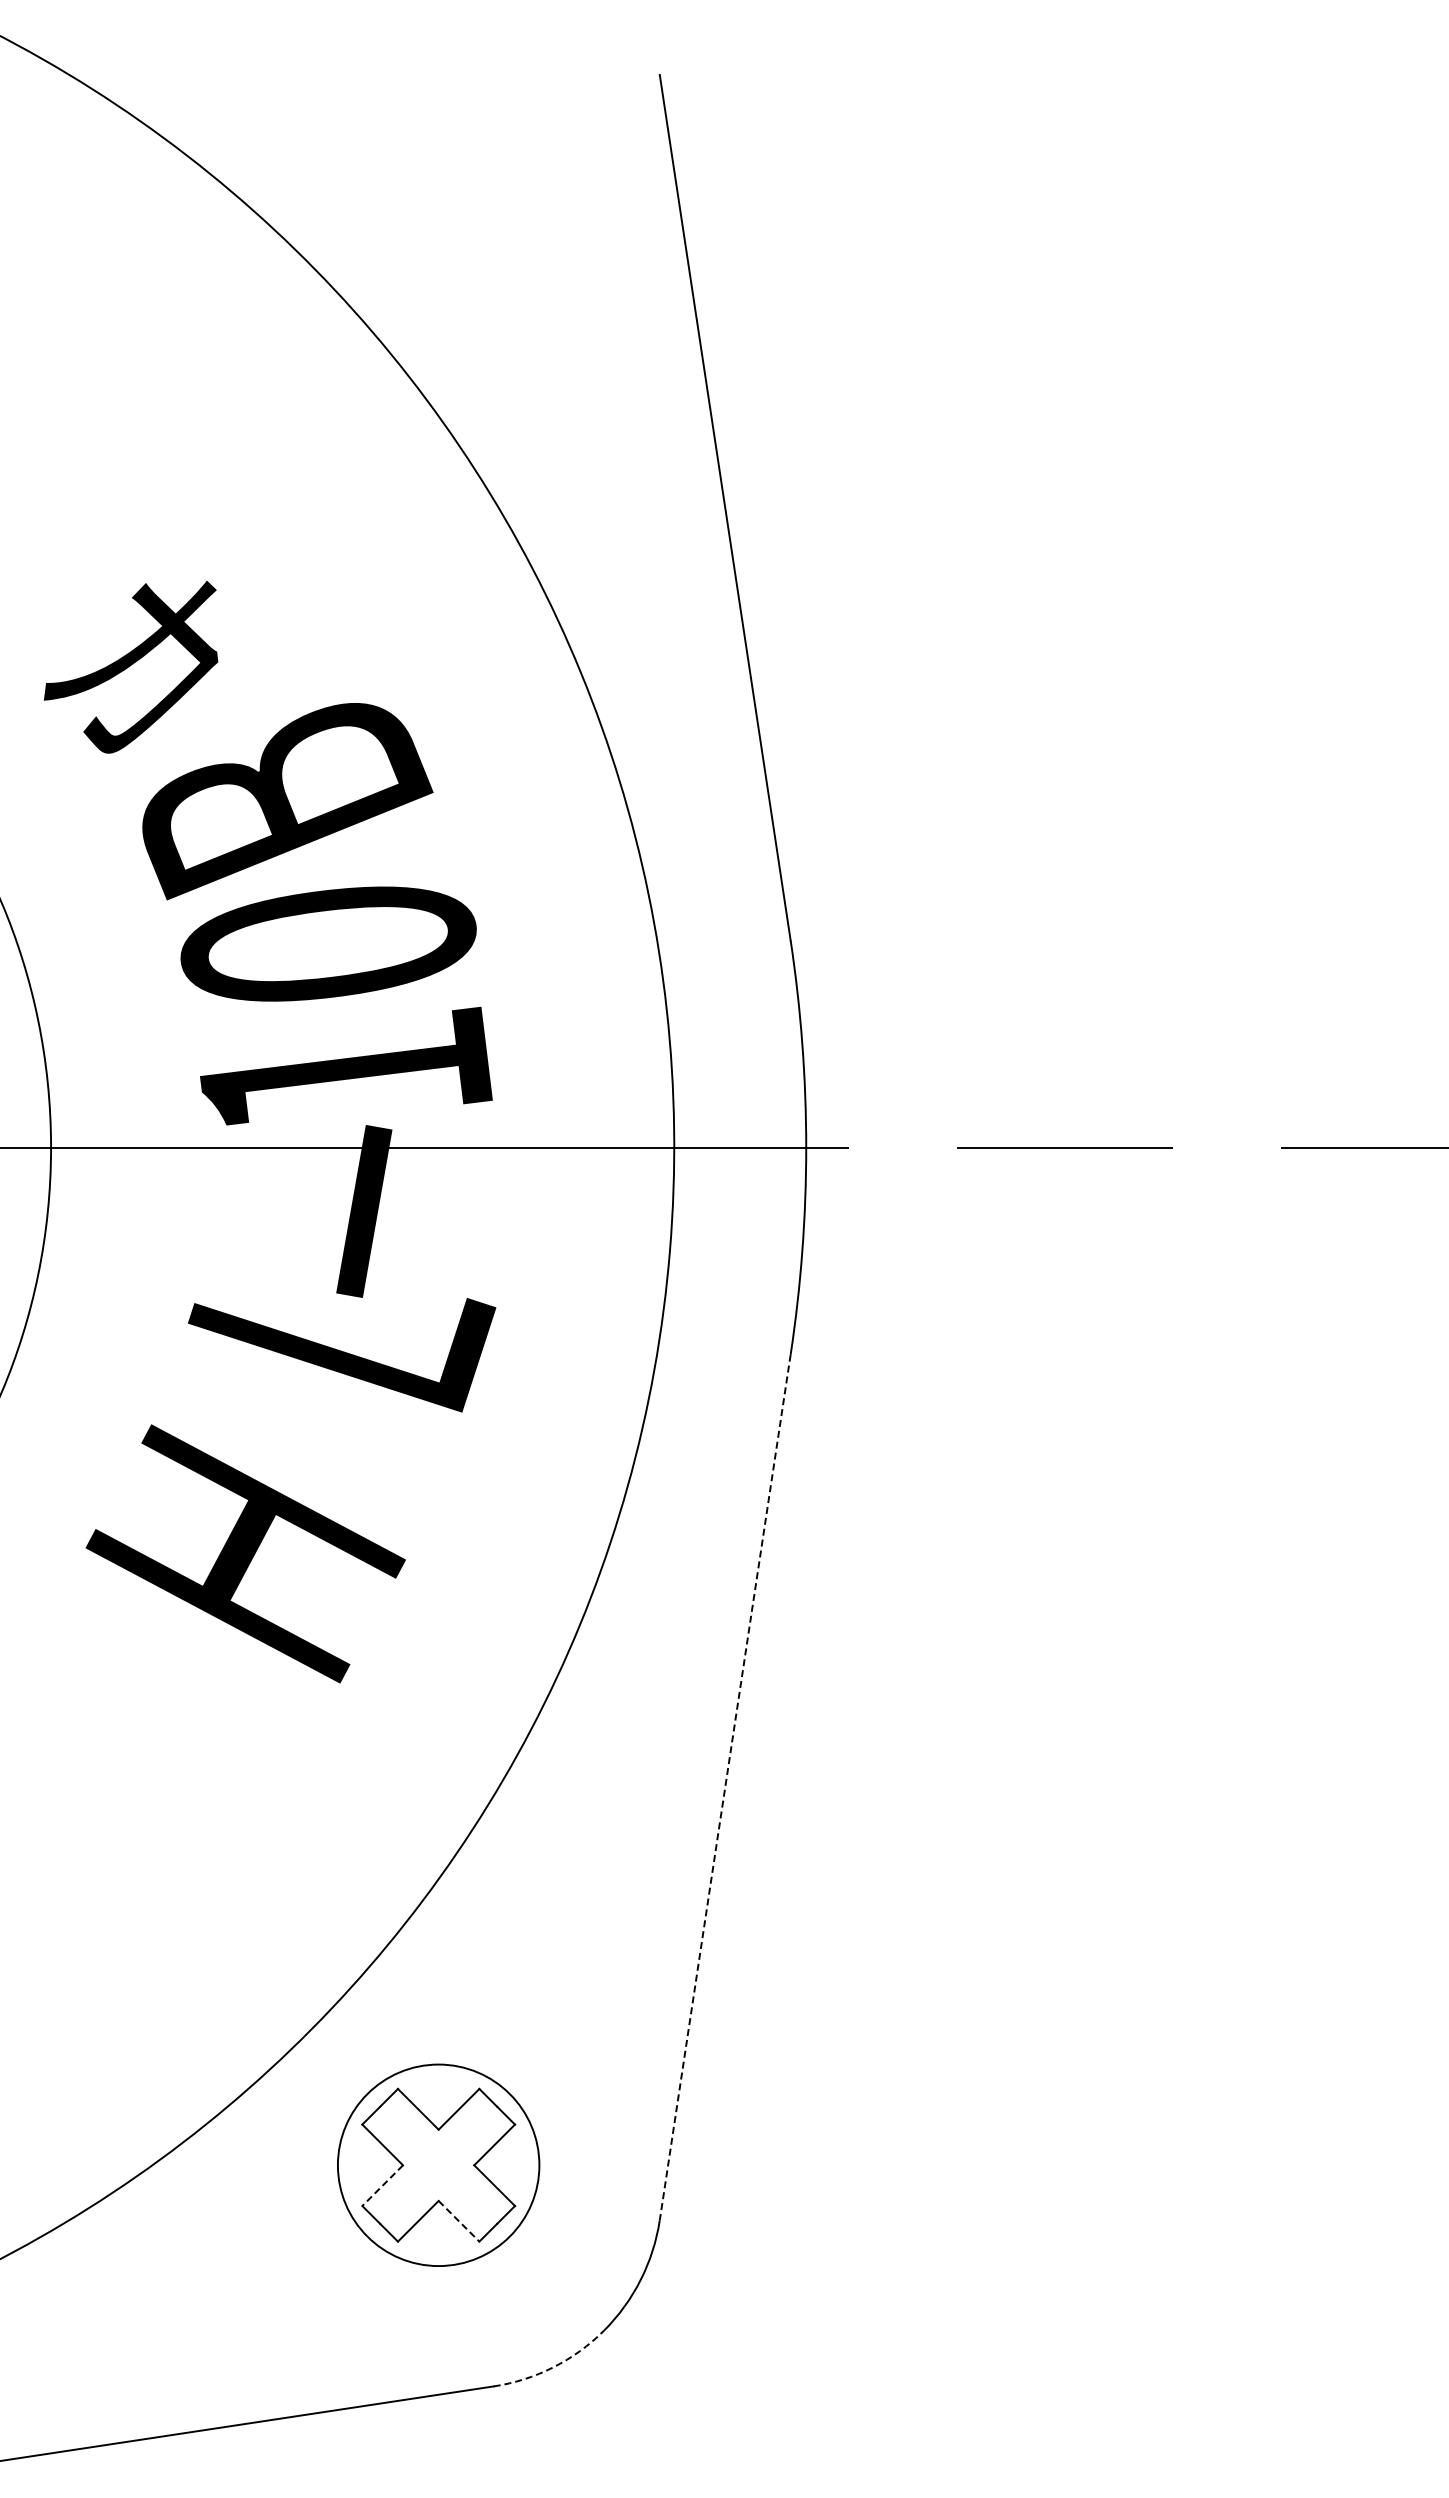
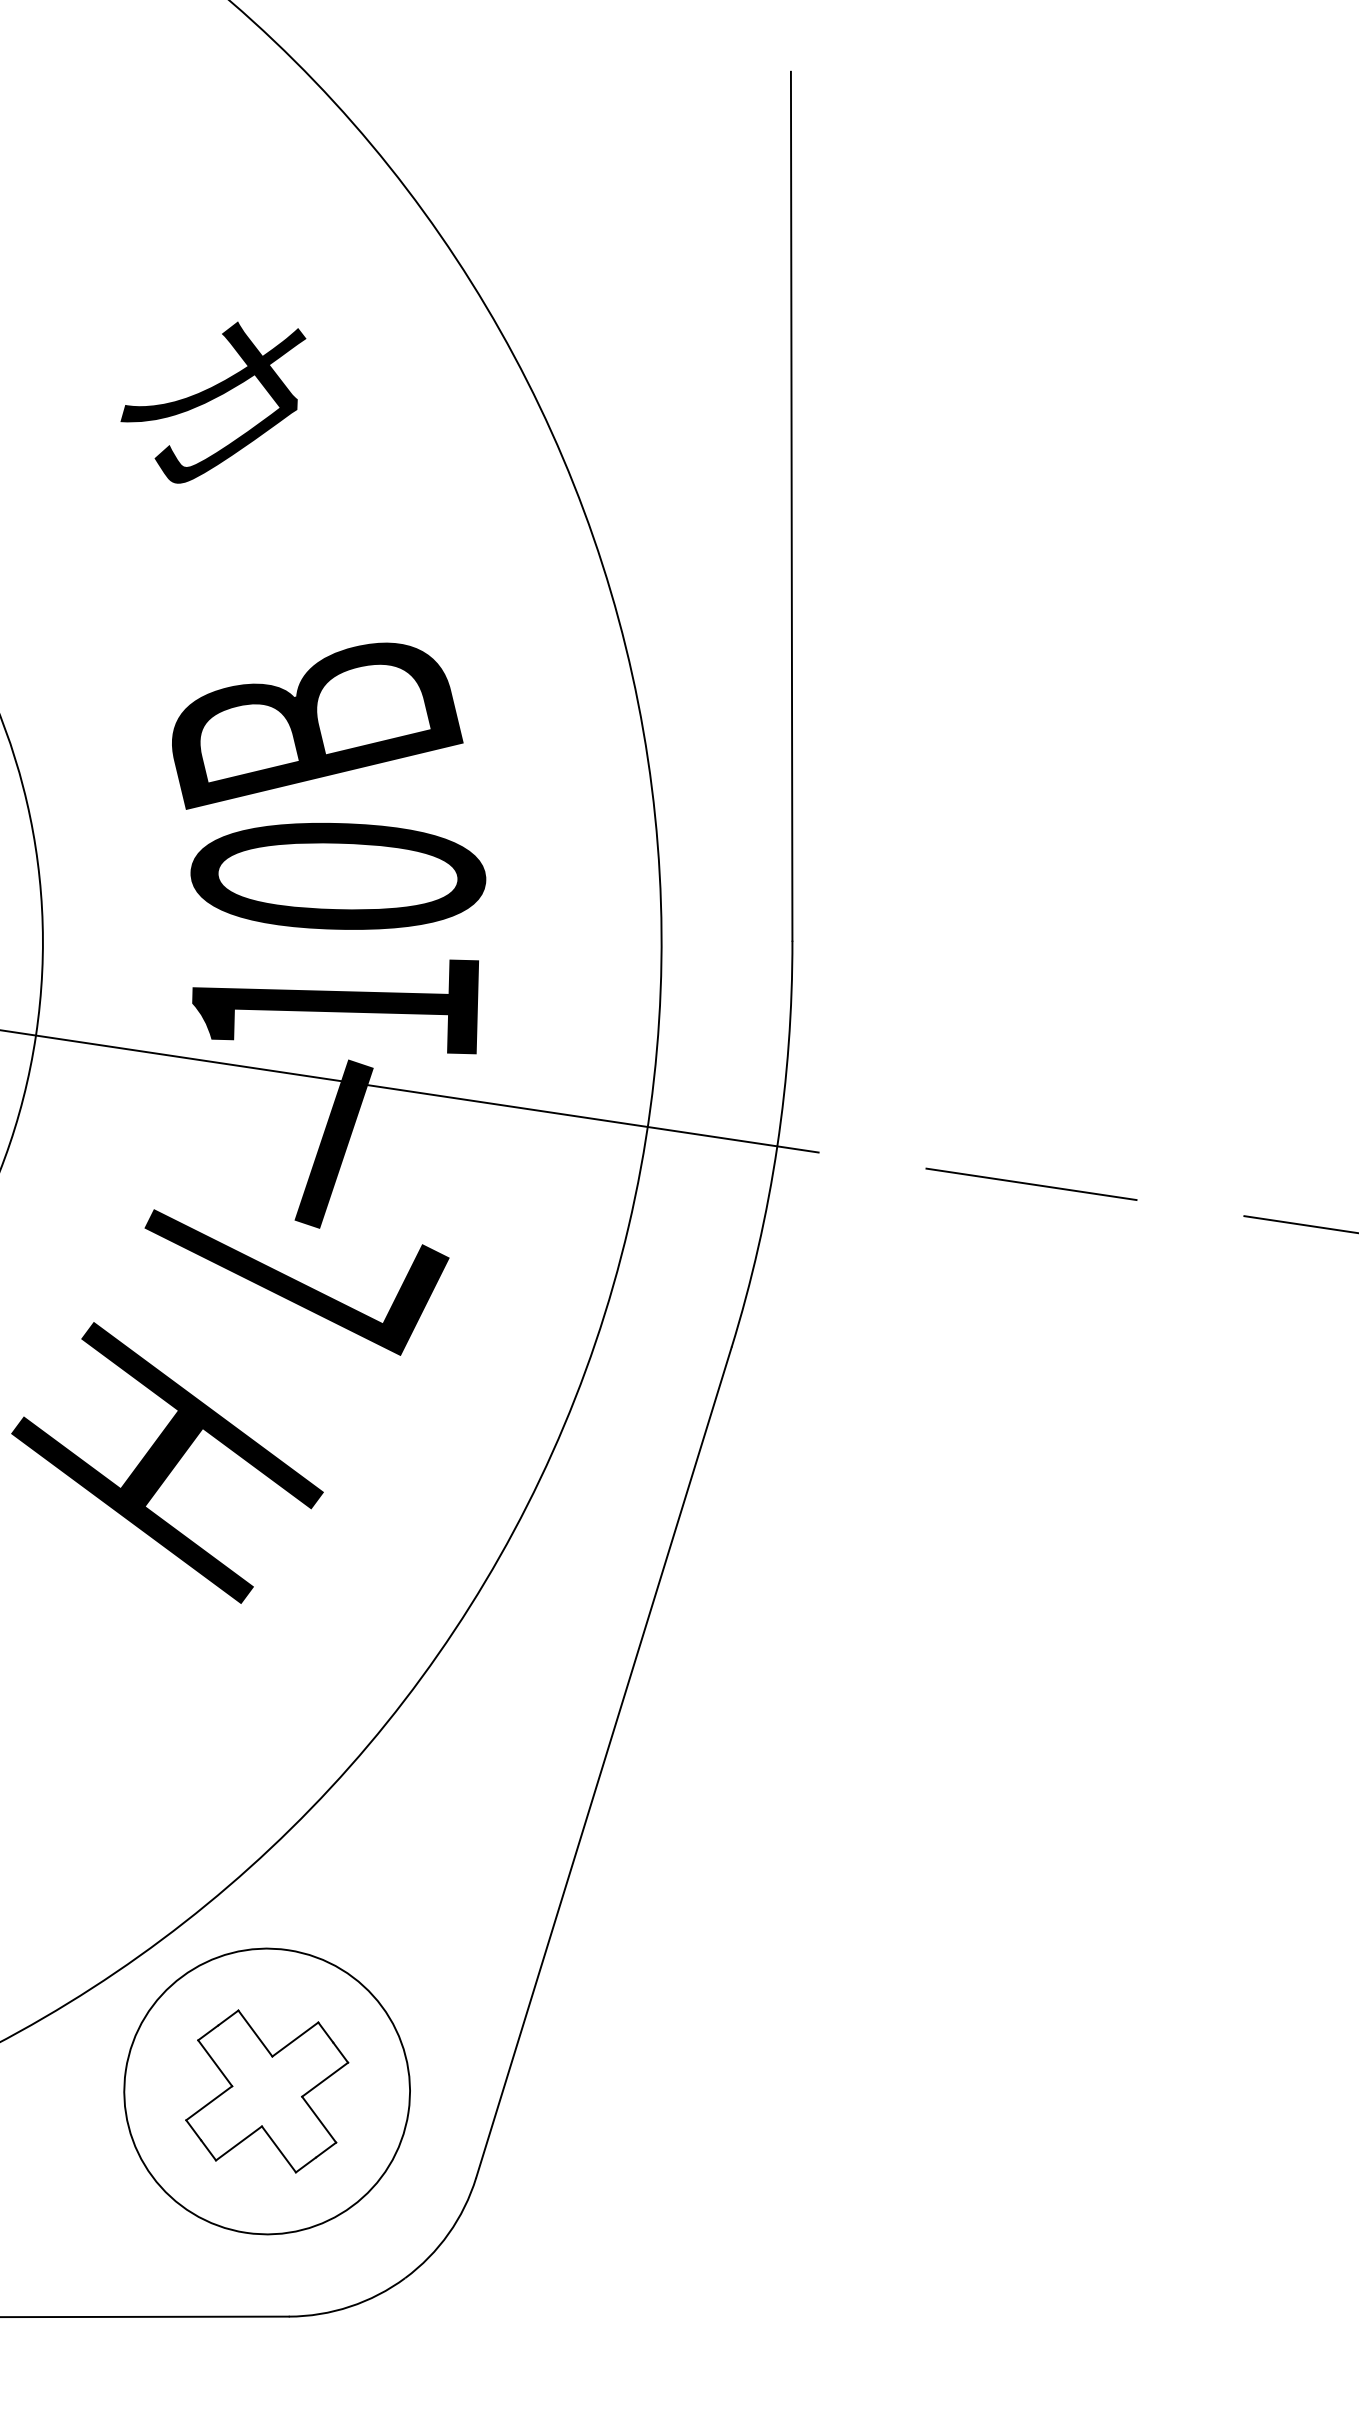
text: (131, 667) -> (211, 402), moved
line: (725, 1787) -> (604, 1762), dashed -> solid
circle: (438, 2165) -> (266, 2091), size x1.43
line: (382, 2185) -> (209, 2103), dashed -> solid
line: (459, 2221) -> (279, 2149), dashed -> solid
arc: (553, 2367) -> (350, 2306), dashed -> solid

